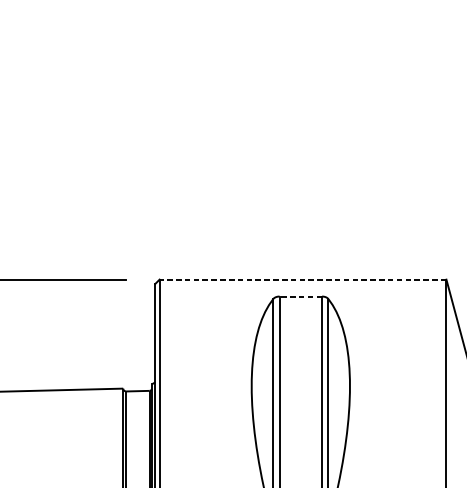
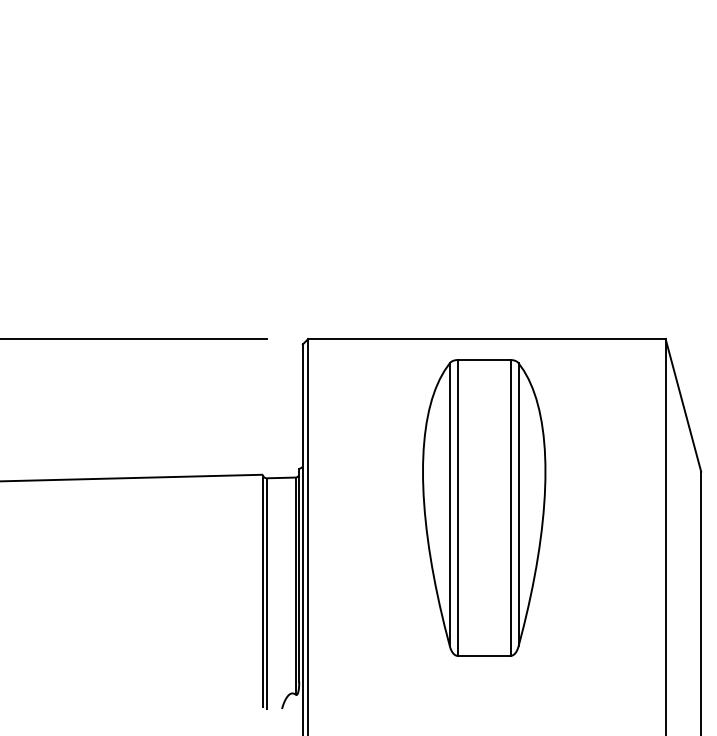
line: (302, 279) -> (486, 338), dashed -> solid
line: (301, 296) -> (484, 360), dashed -> solid

